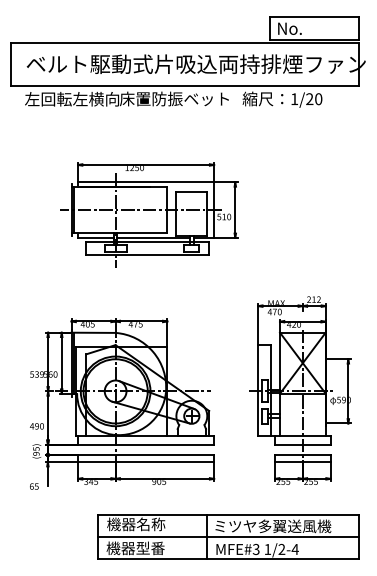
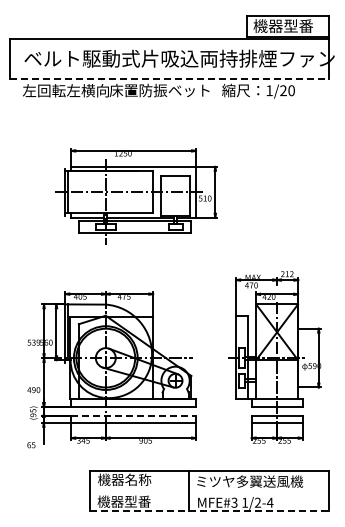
text: (308, 27) -> (282, 25), No. -> 機器型番
line: (185, 86) -> (169, 79), solid -> dashed
line: (146, 455) -> (134, 416), solid -> dashed
line: (227, 537) -> (208, 491), removed
line: (228, 559) -> (209, 511), solid -> dashed

